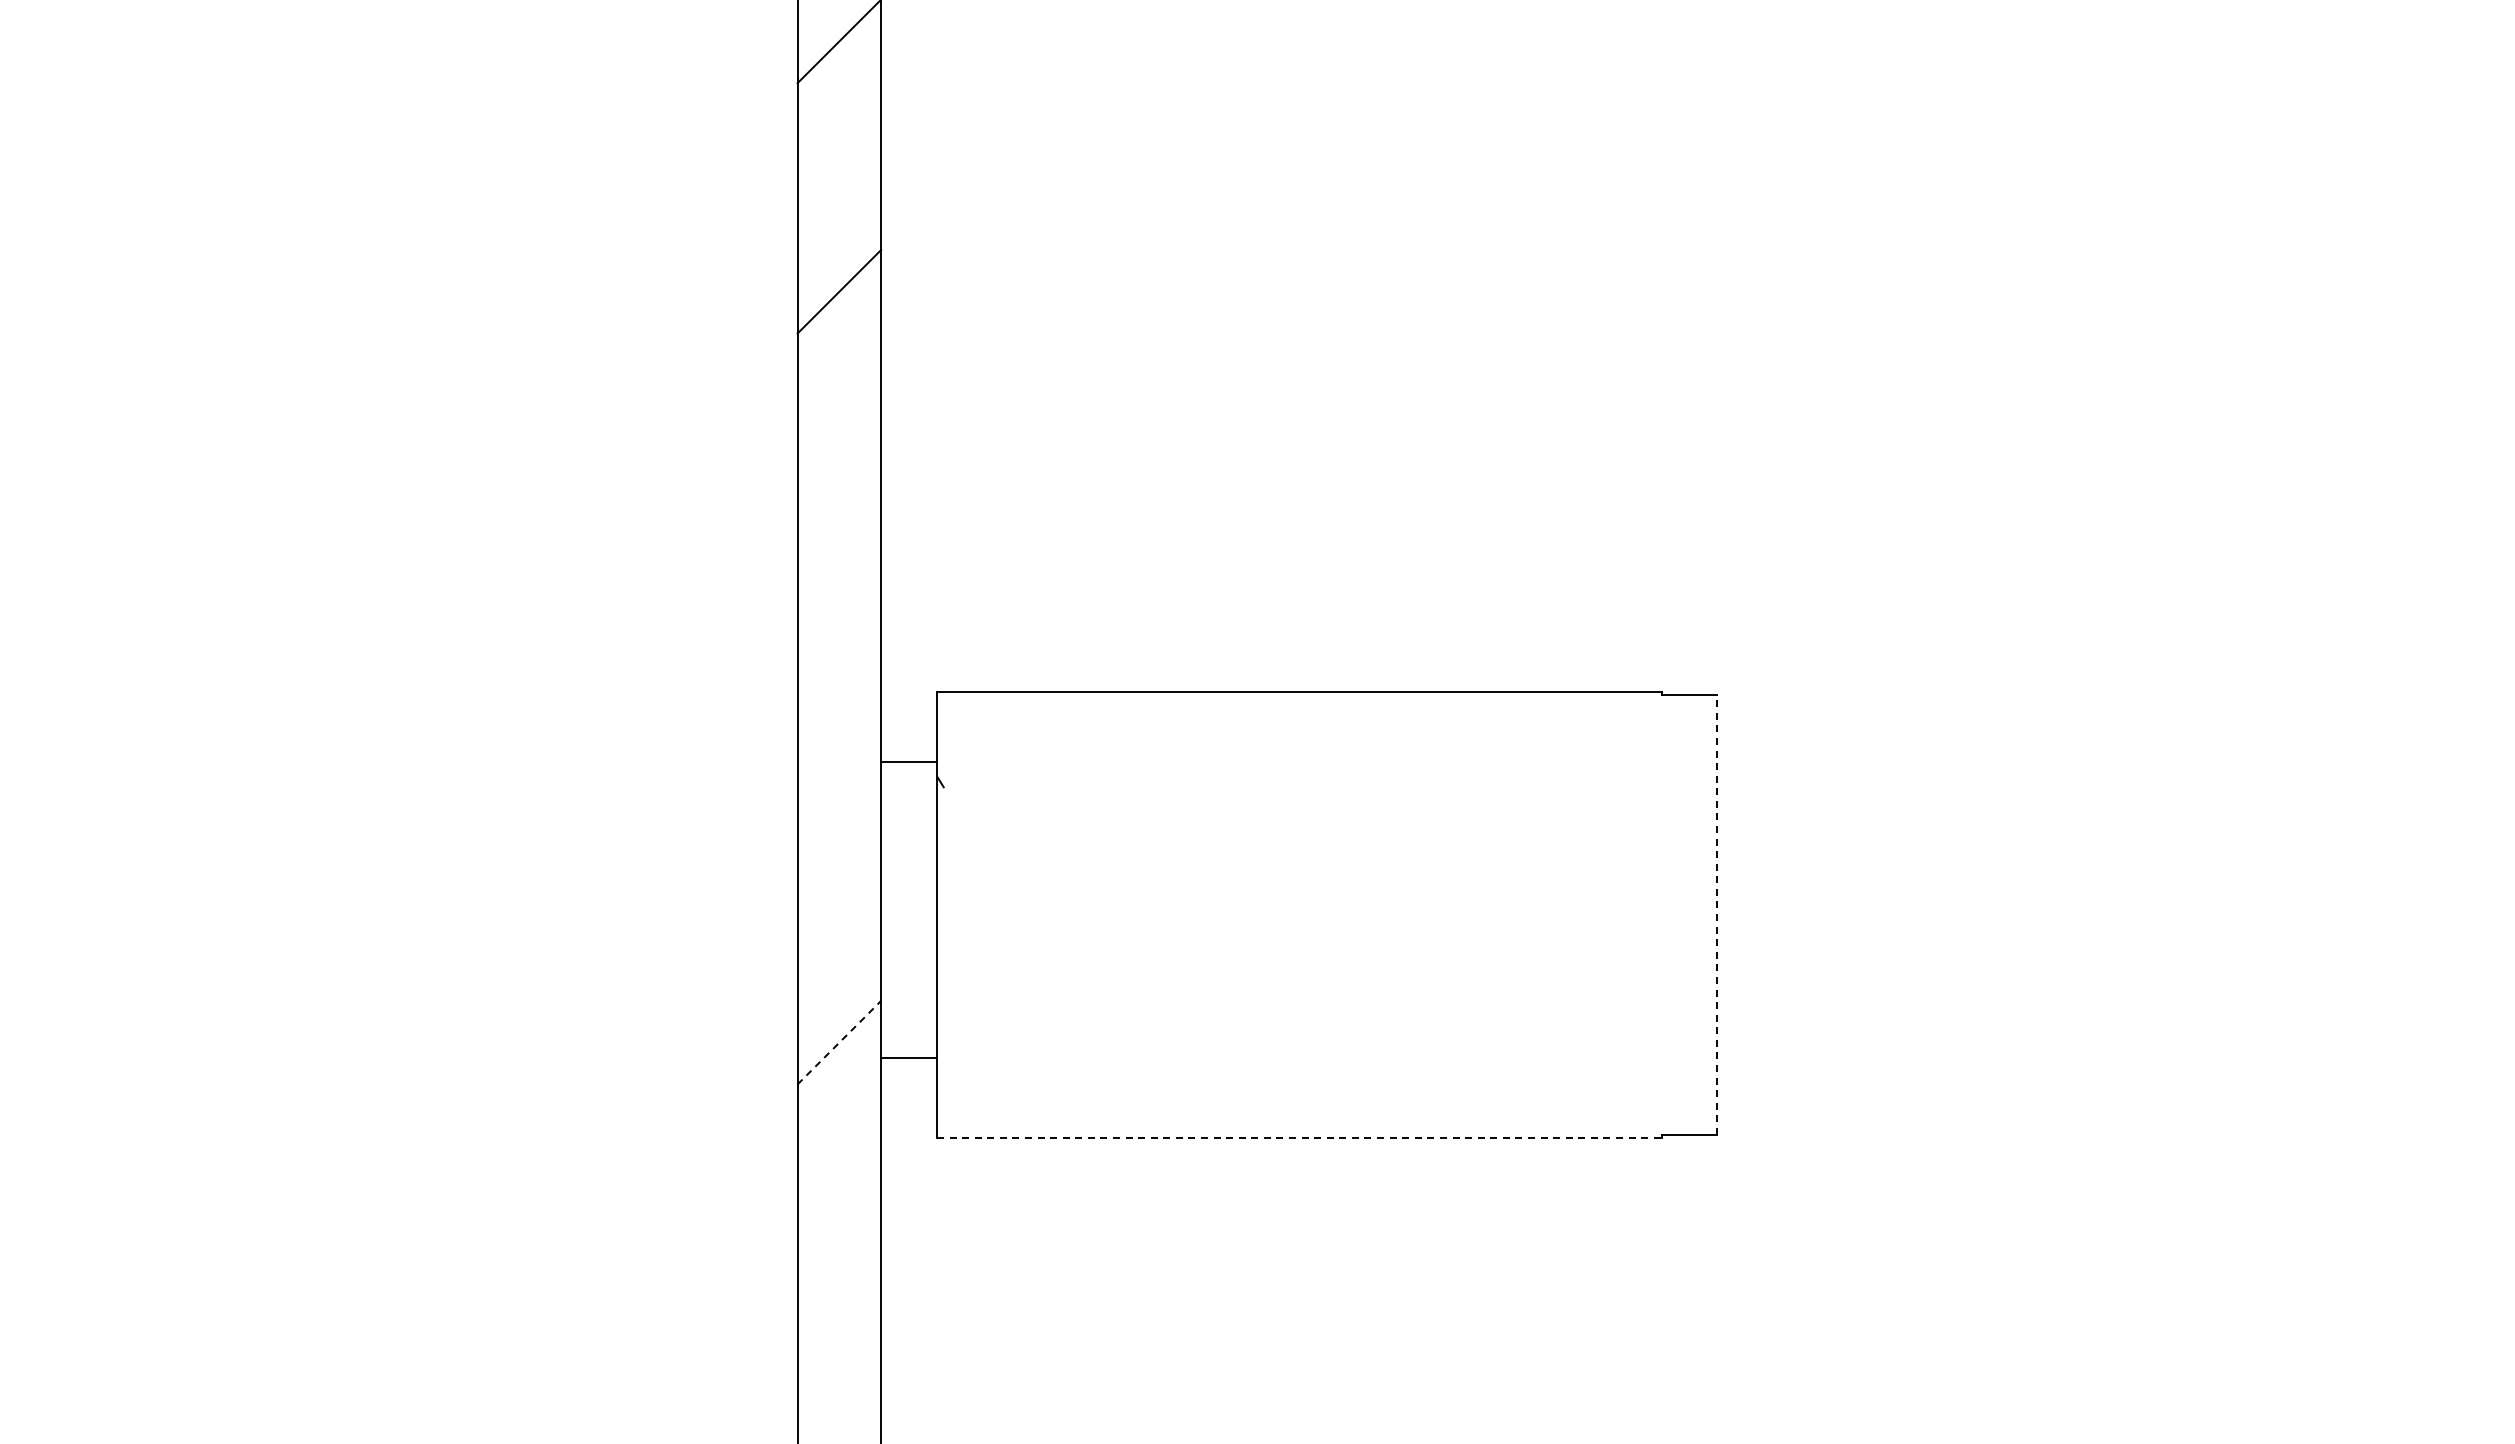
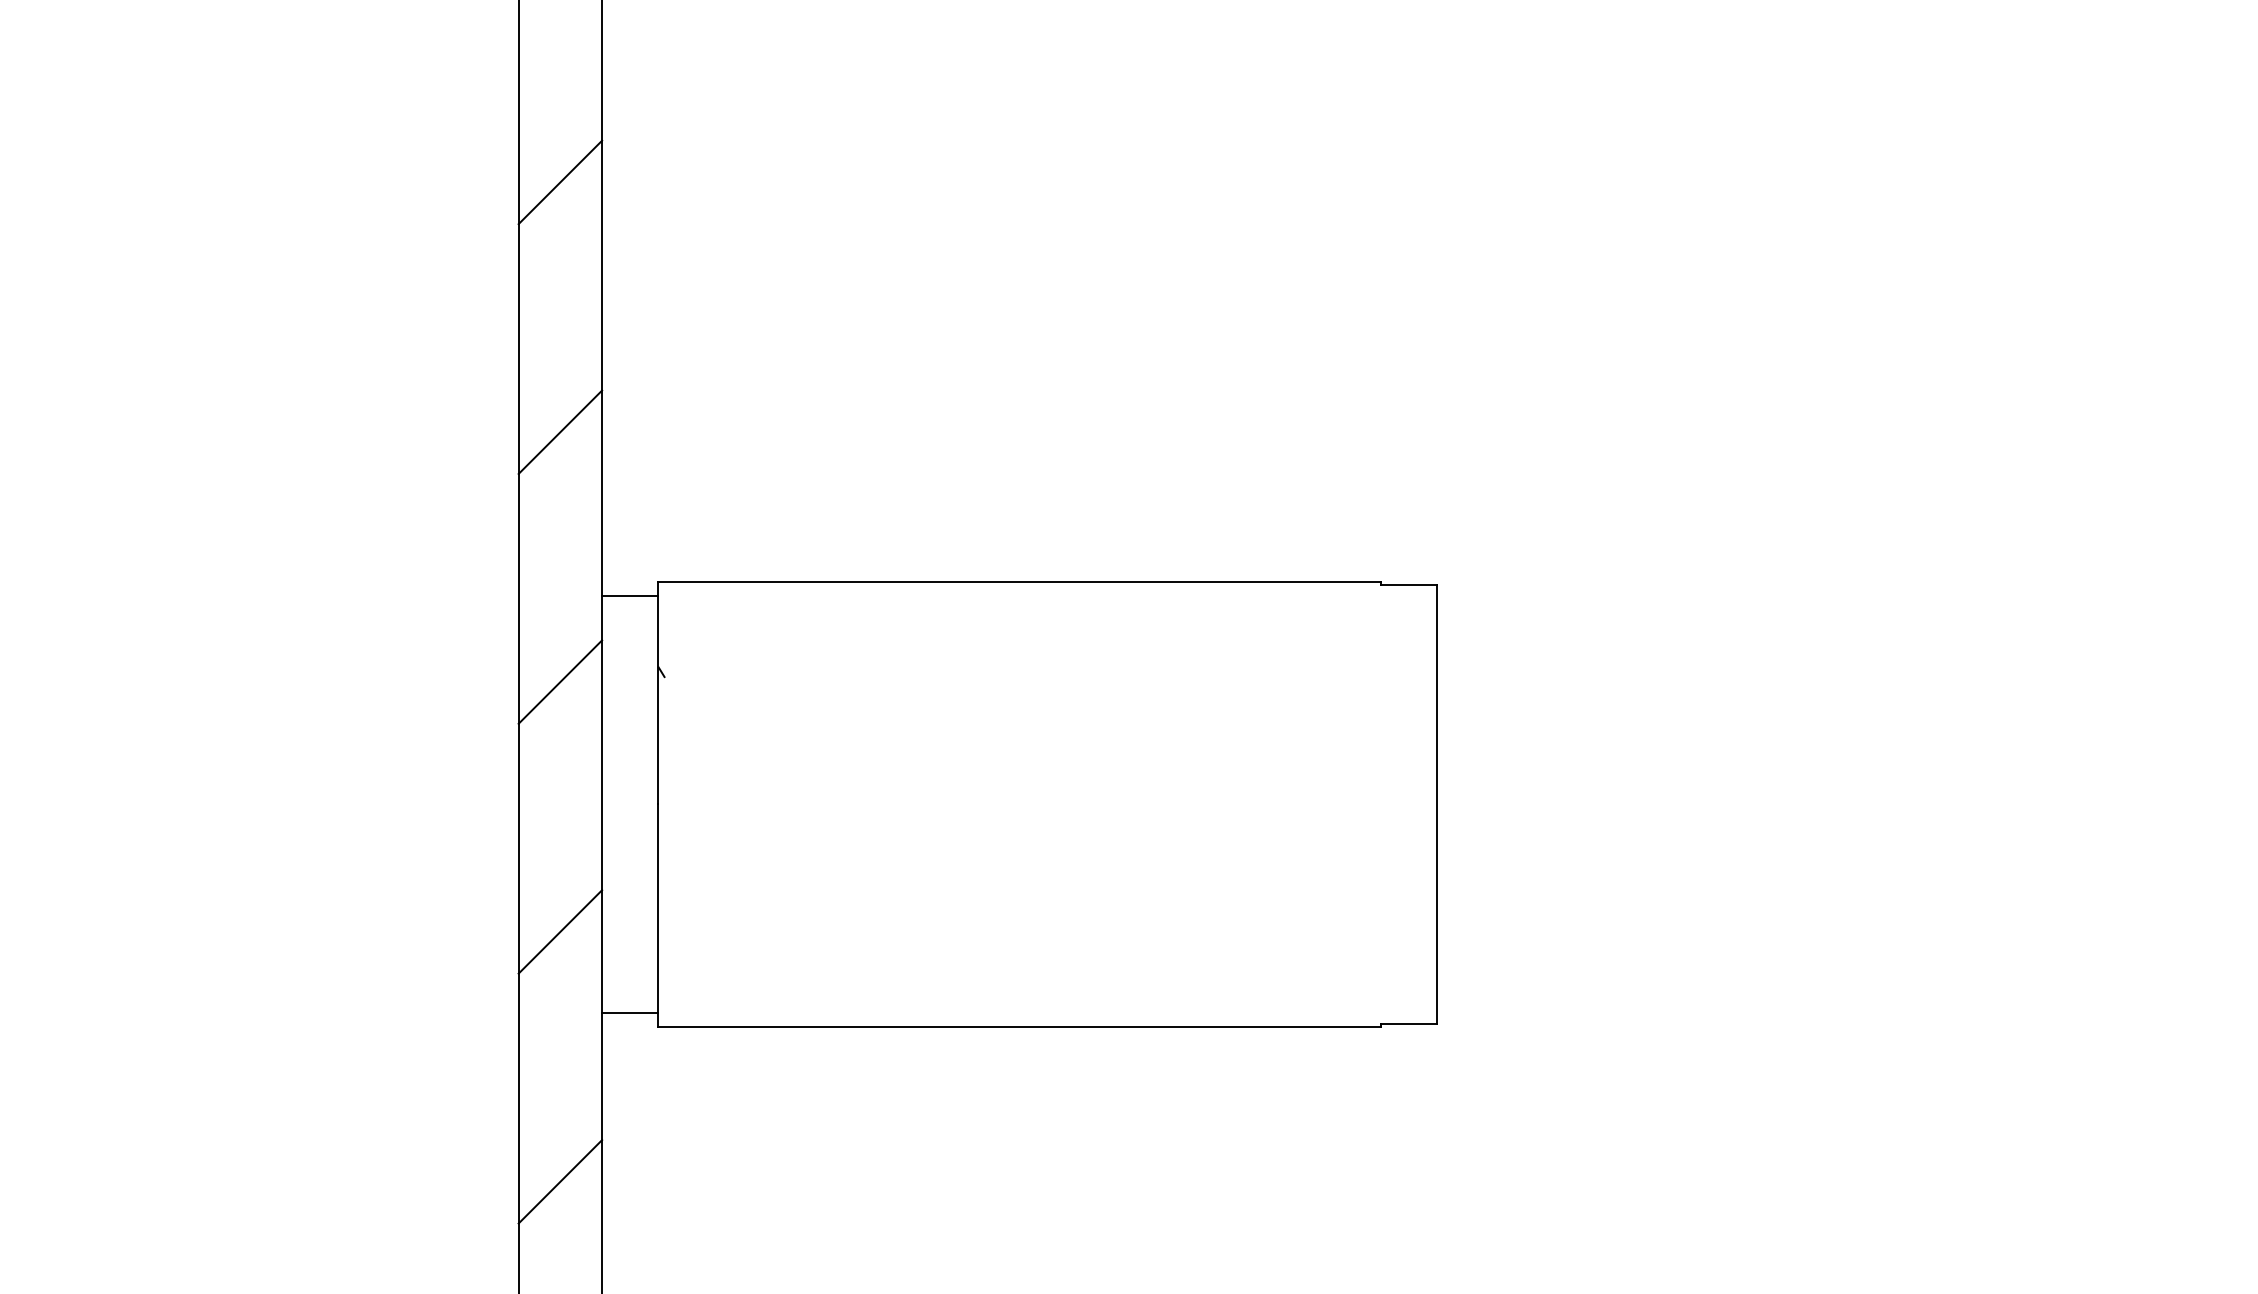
line: (839, 541) -> (560, 431), added
line: (908, 762) -> (629, 596), moved
line: (839, 792) -> (560, 682), added
line: (1717, 914) -> (1436, 803), dashed -> solid
line: (839, 1042) -> (560, 931), dashed -> solid
line: (908, 1058) -> (629, 1013), moved
line: (1299, 1137) -> (1019, 1026), dashed -> solid
line: (839, 1292) -> (560, 1181), added

